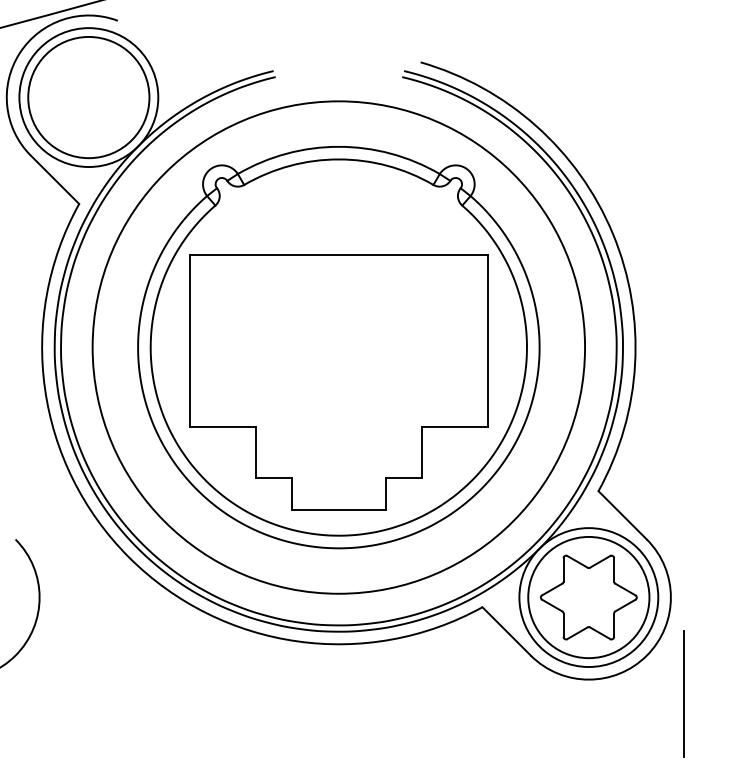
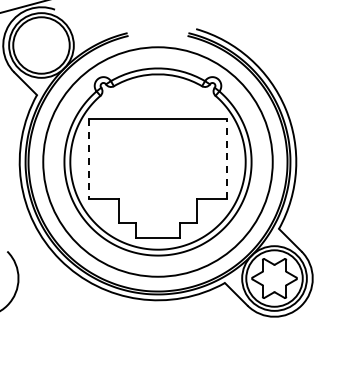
line: (487, 340) -> (227, 158), solid -> dashed
line: (189, 342) -> (88, 159), solid -> dashed
line: (685, 691) -> (319, 322), removed

